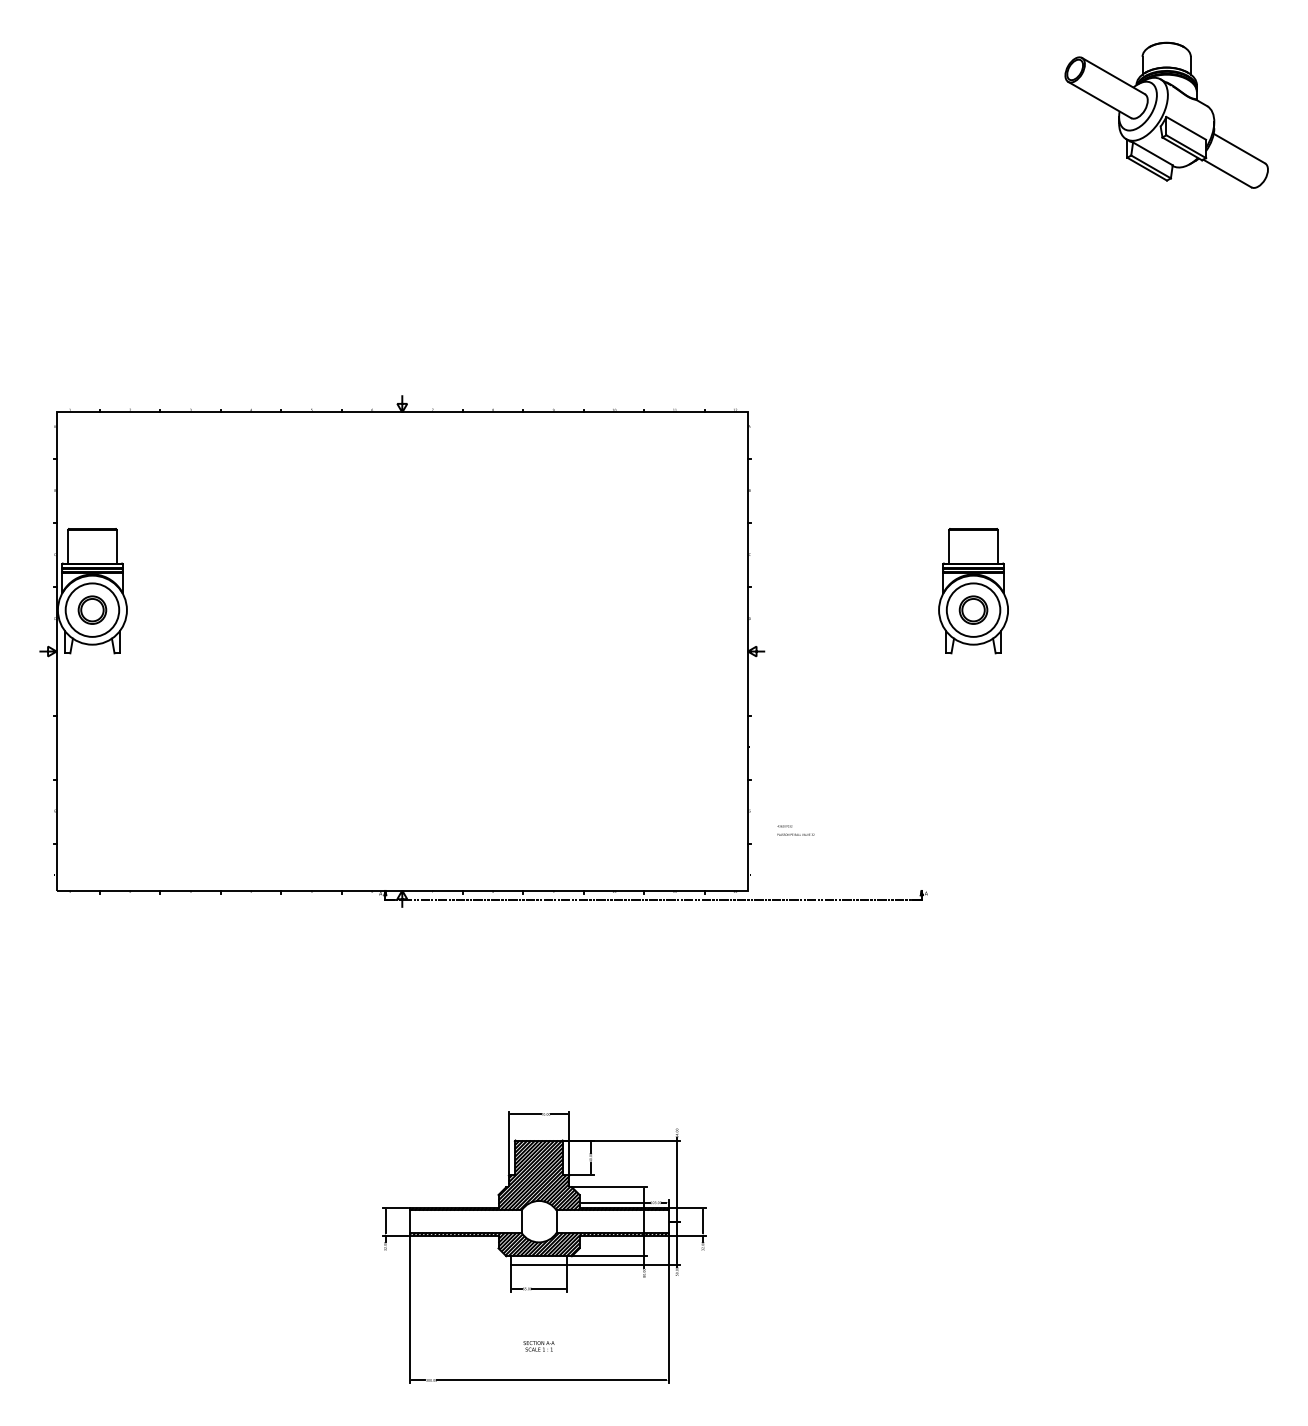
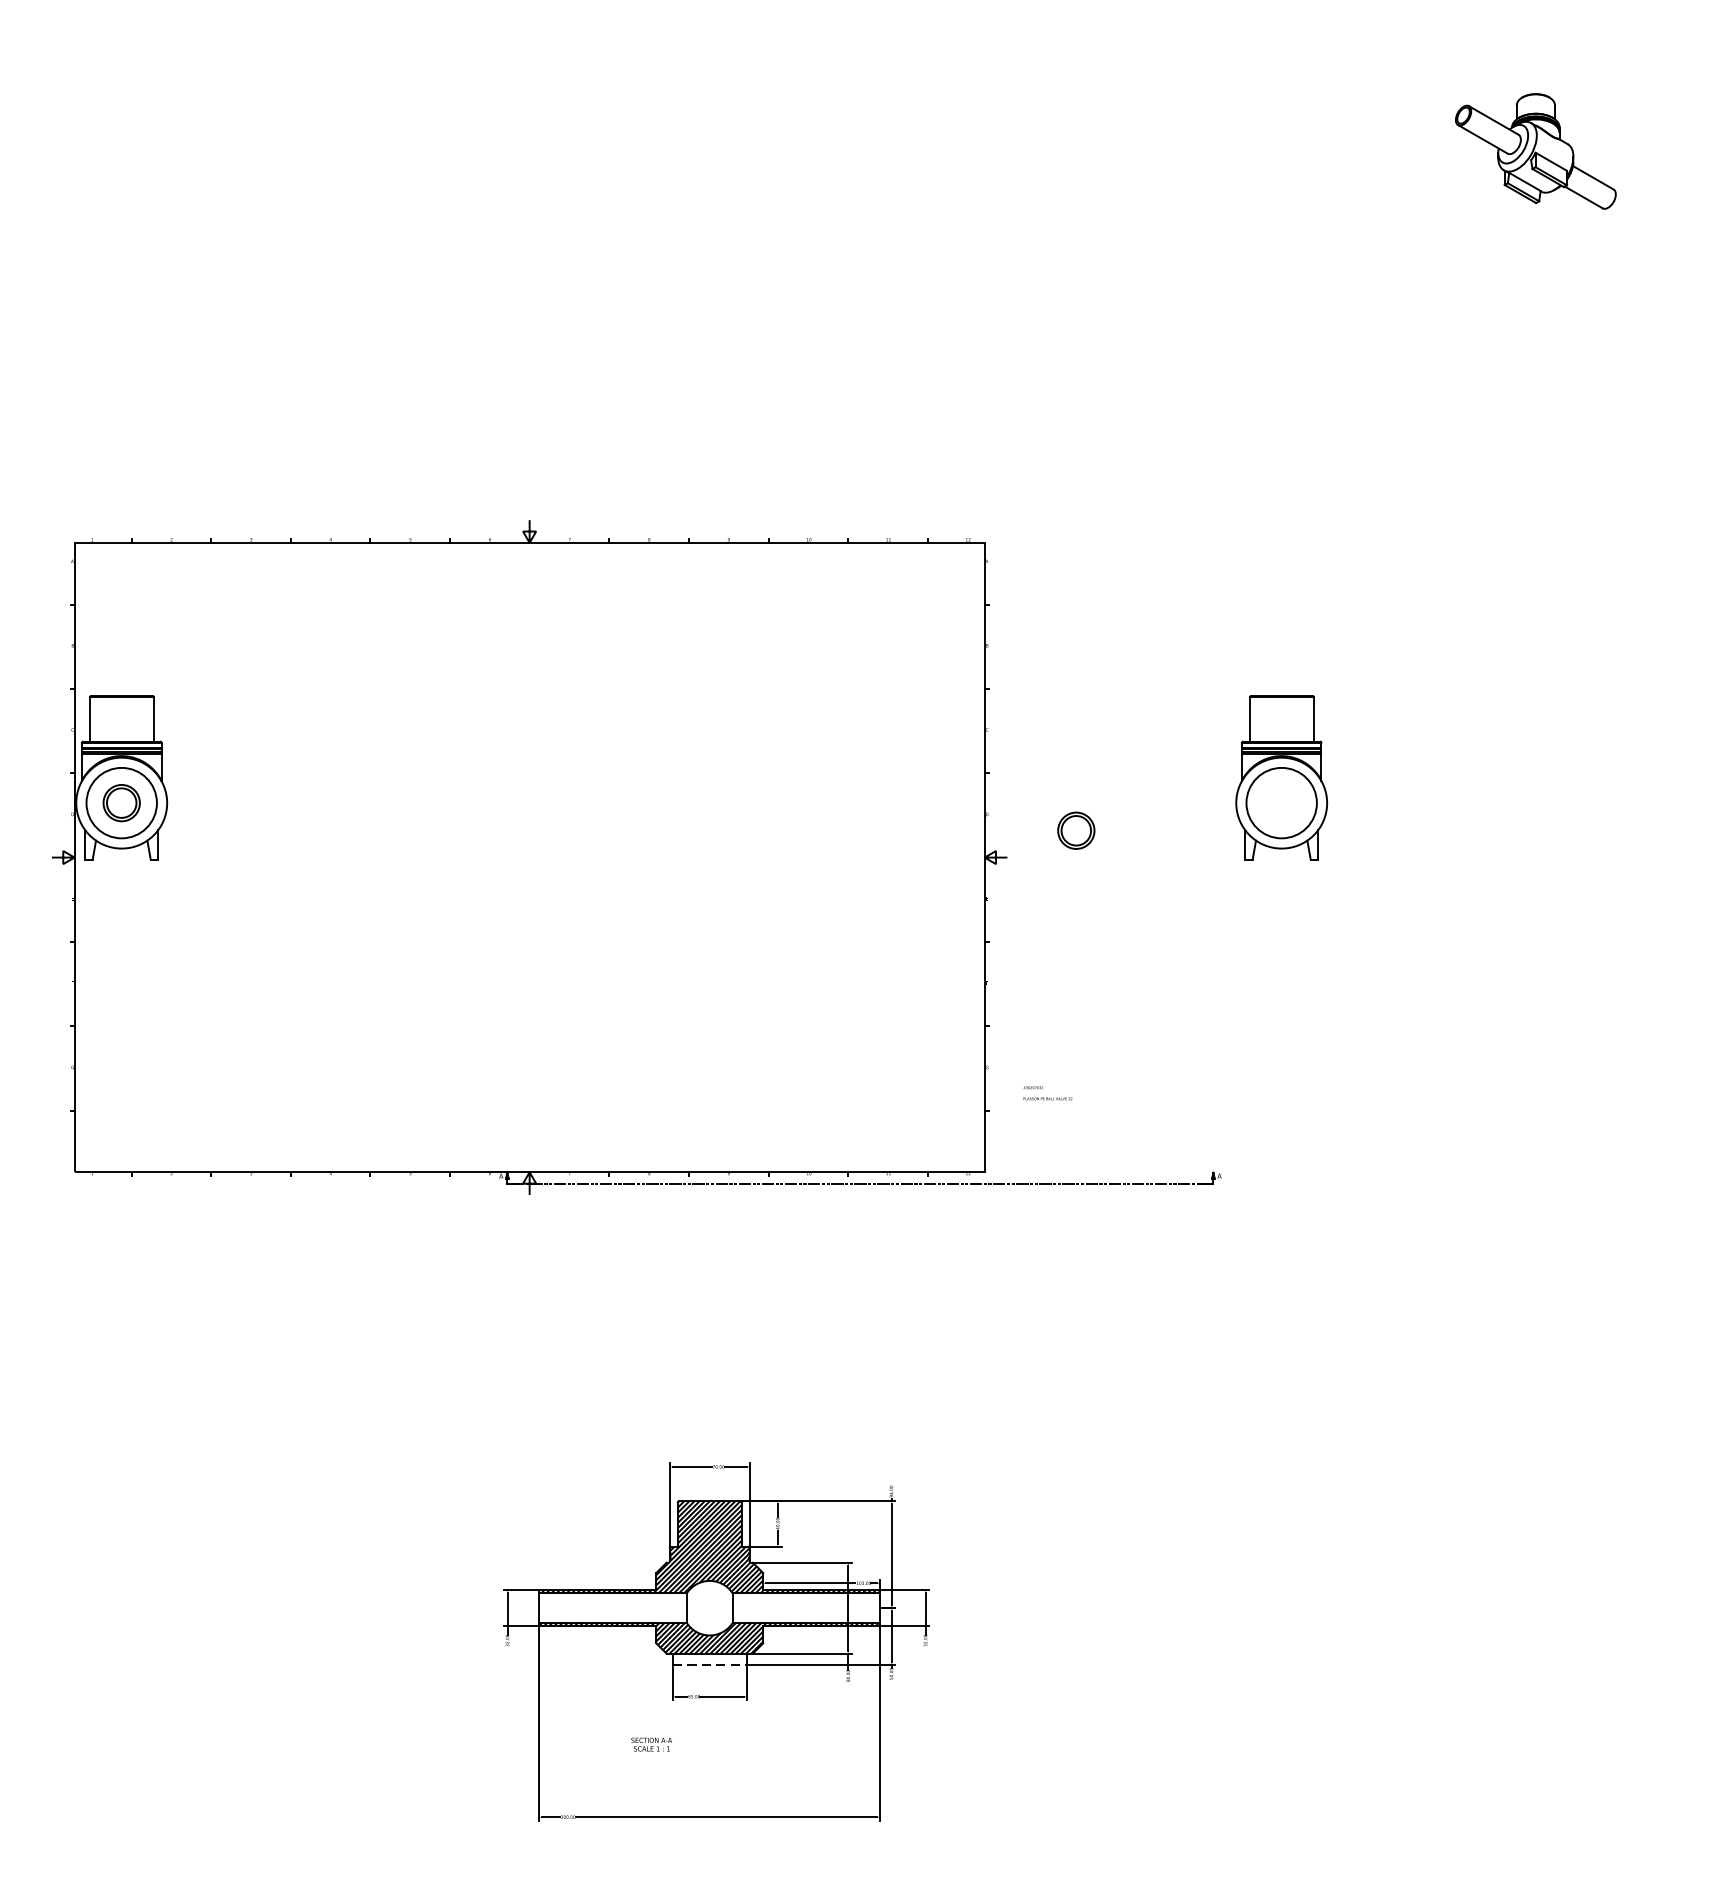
part: (1166, 114) -> (1535, 150), size x0.6
part: (973, 609) -> (1076, 829), moved
line: (539, 1264) -> (710, 1664), solid -> dashed
text: (538, 1346) -> (651, 1744), moved

